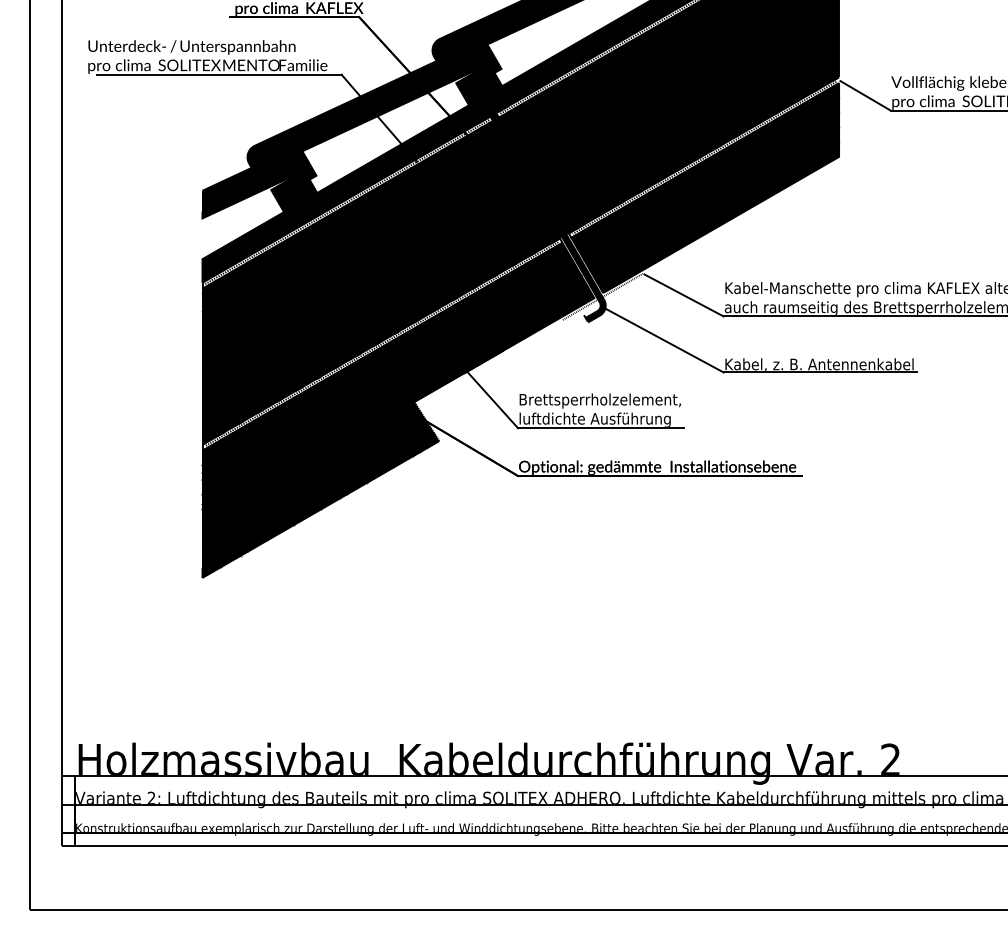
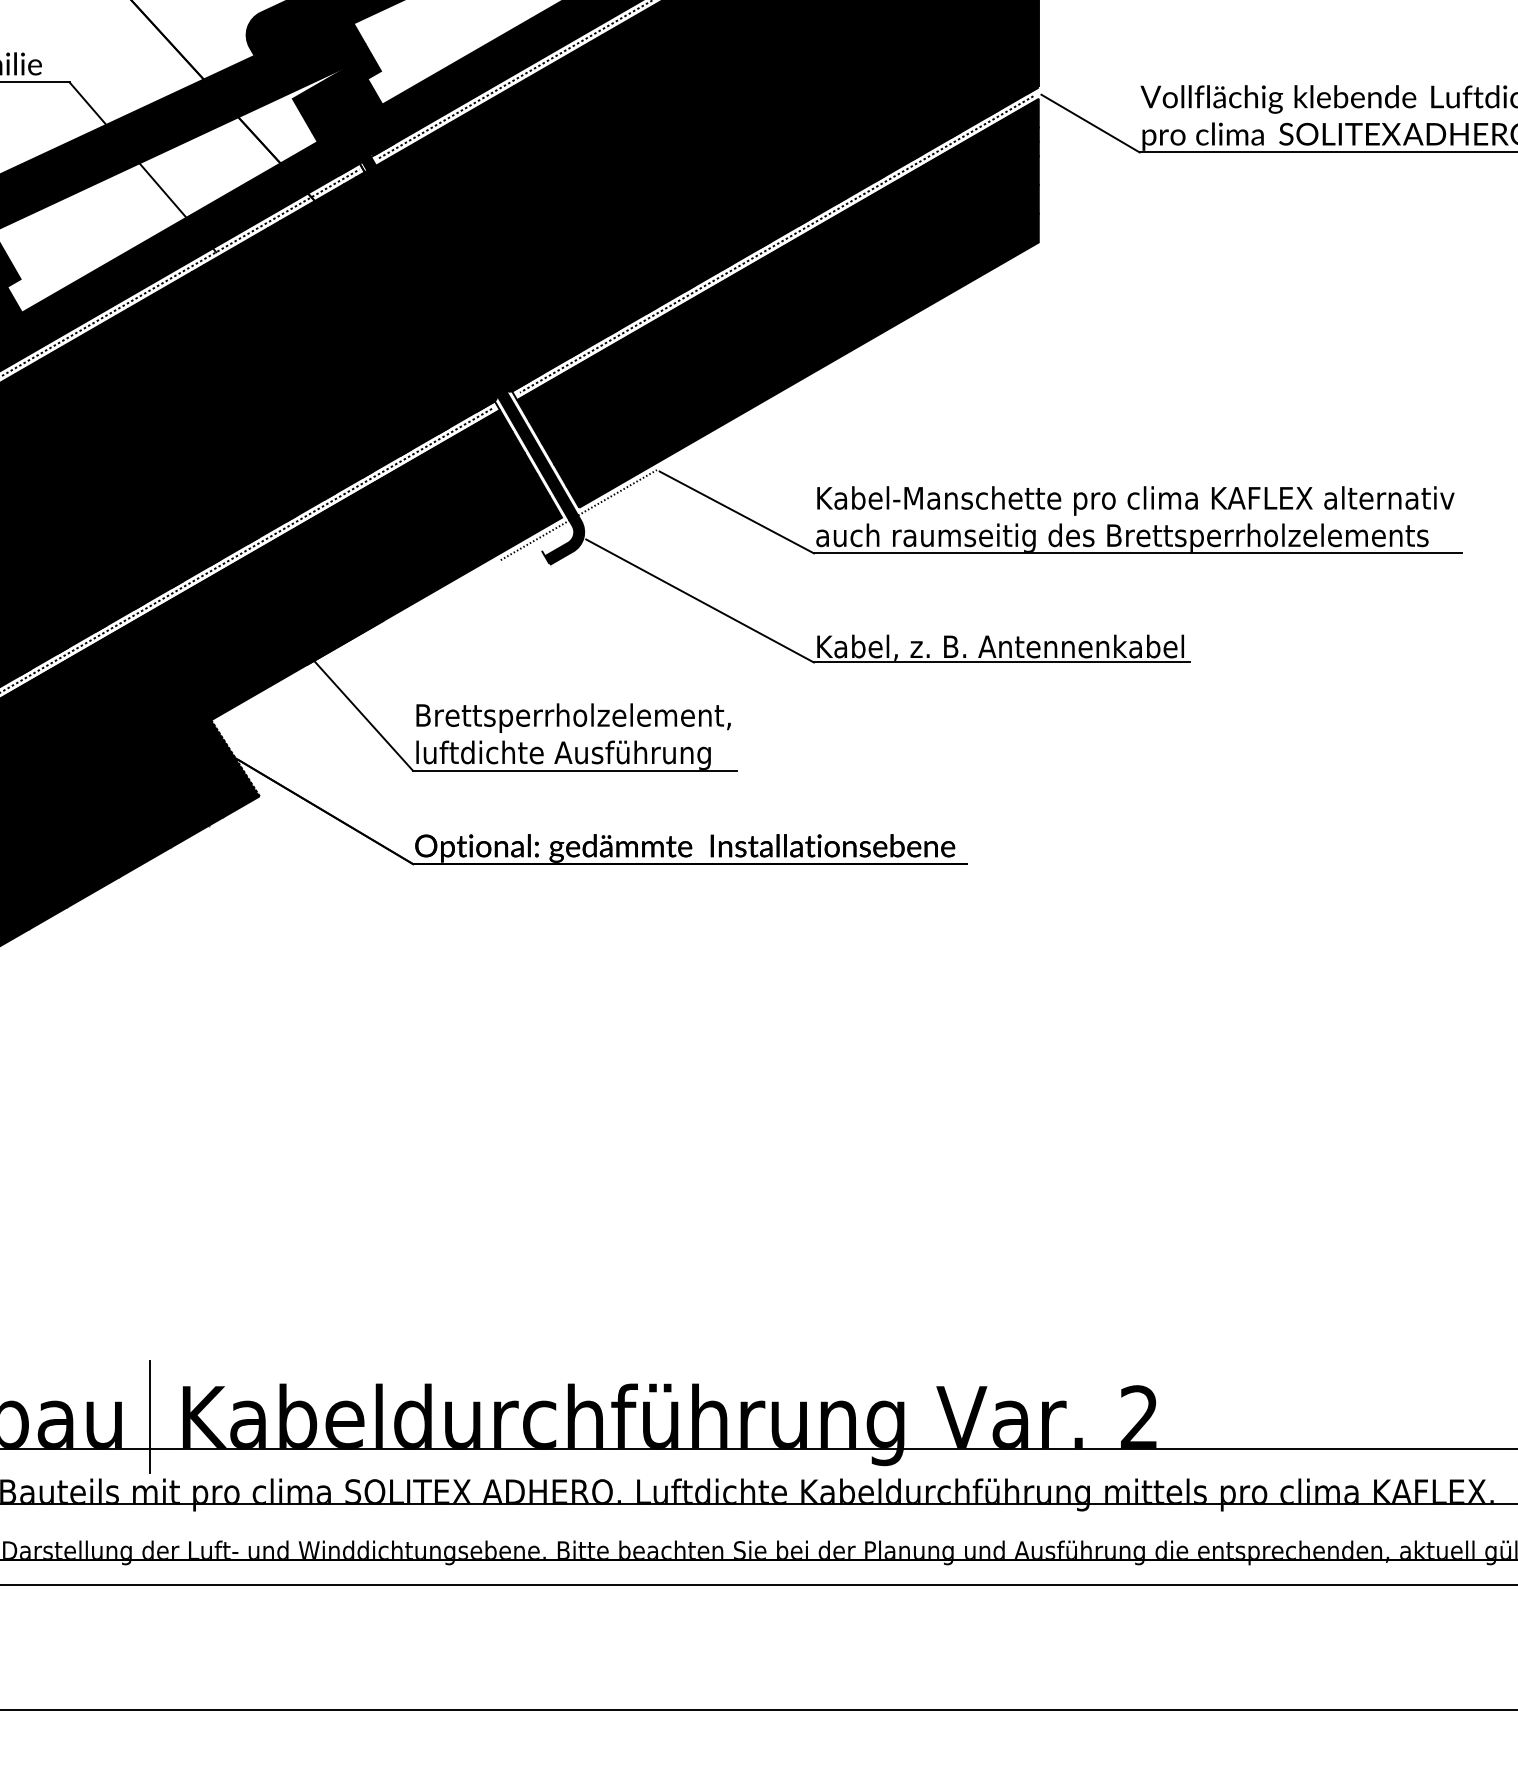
line: (383, 759) -> (151, 1416), added

